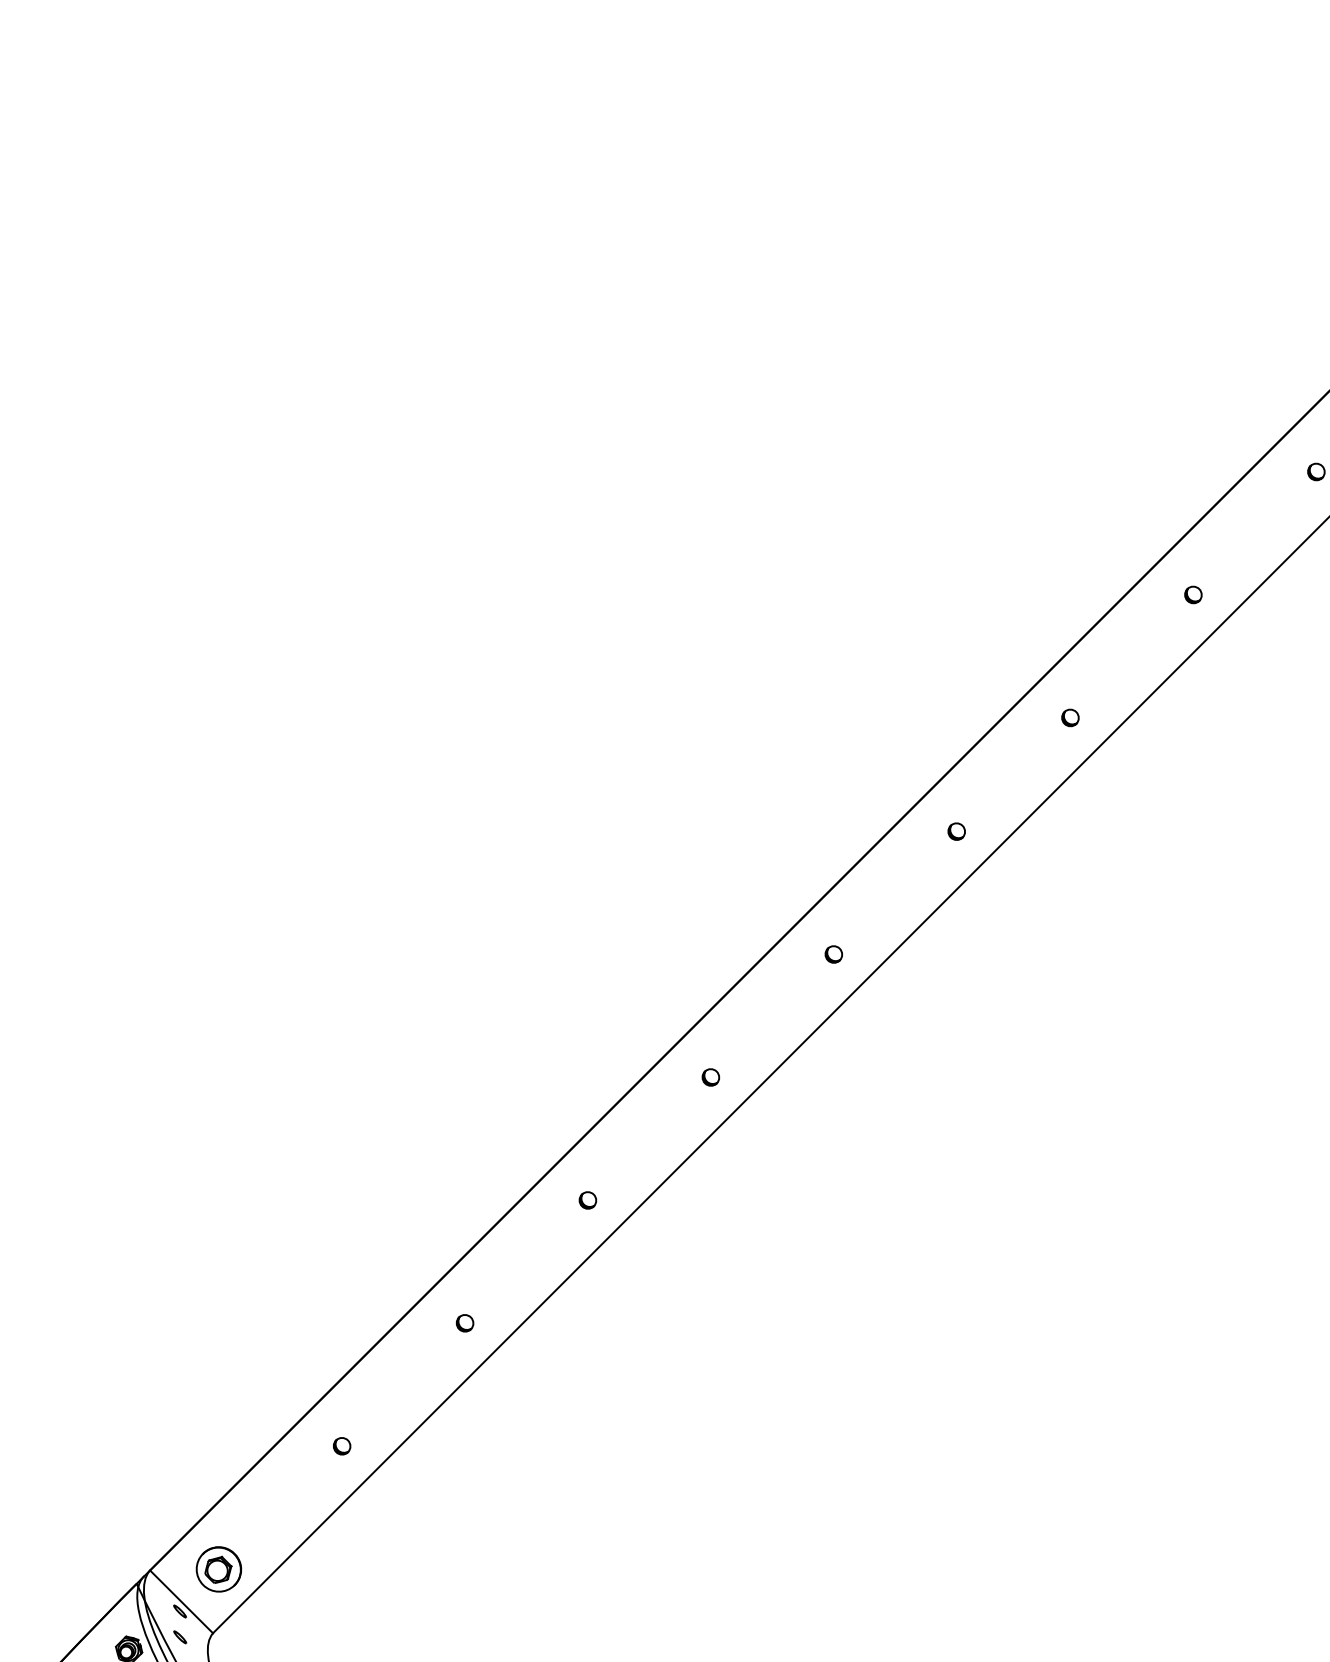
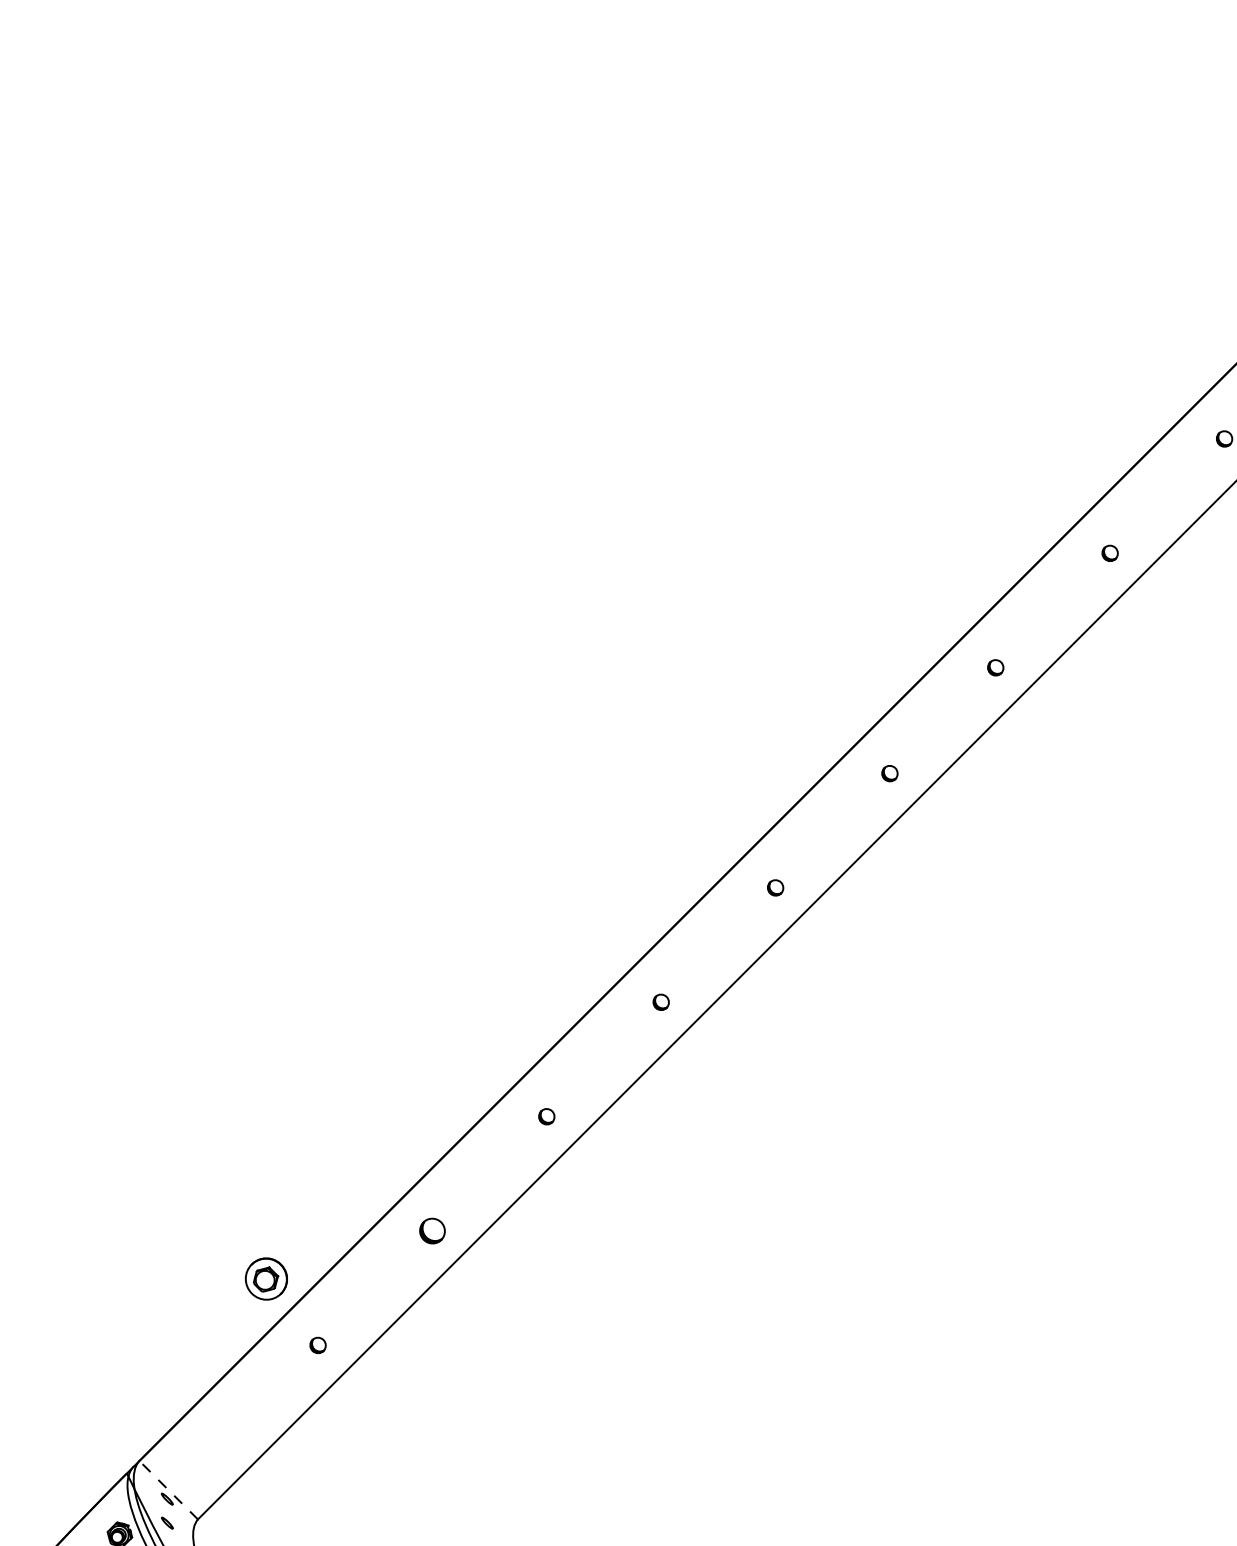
part: (465, 1322) -> (432, 1230), size x1.6
part: (218, 1568) -> (266, 1278), moved
line: (181, 1601) -> (168, 1489), solid -> dashed

